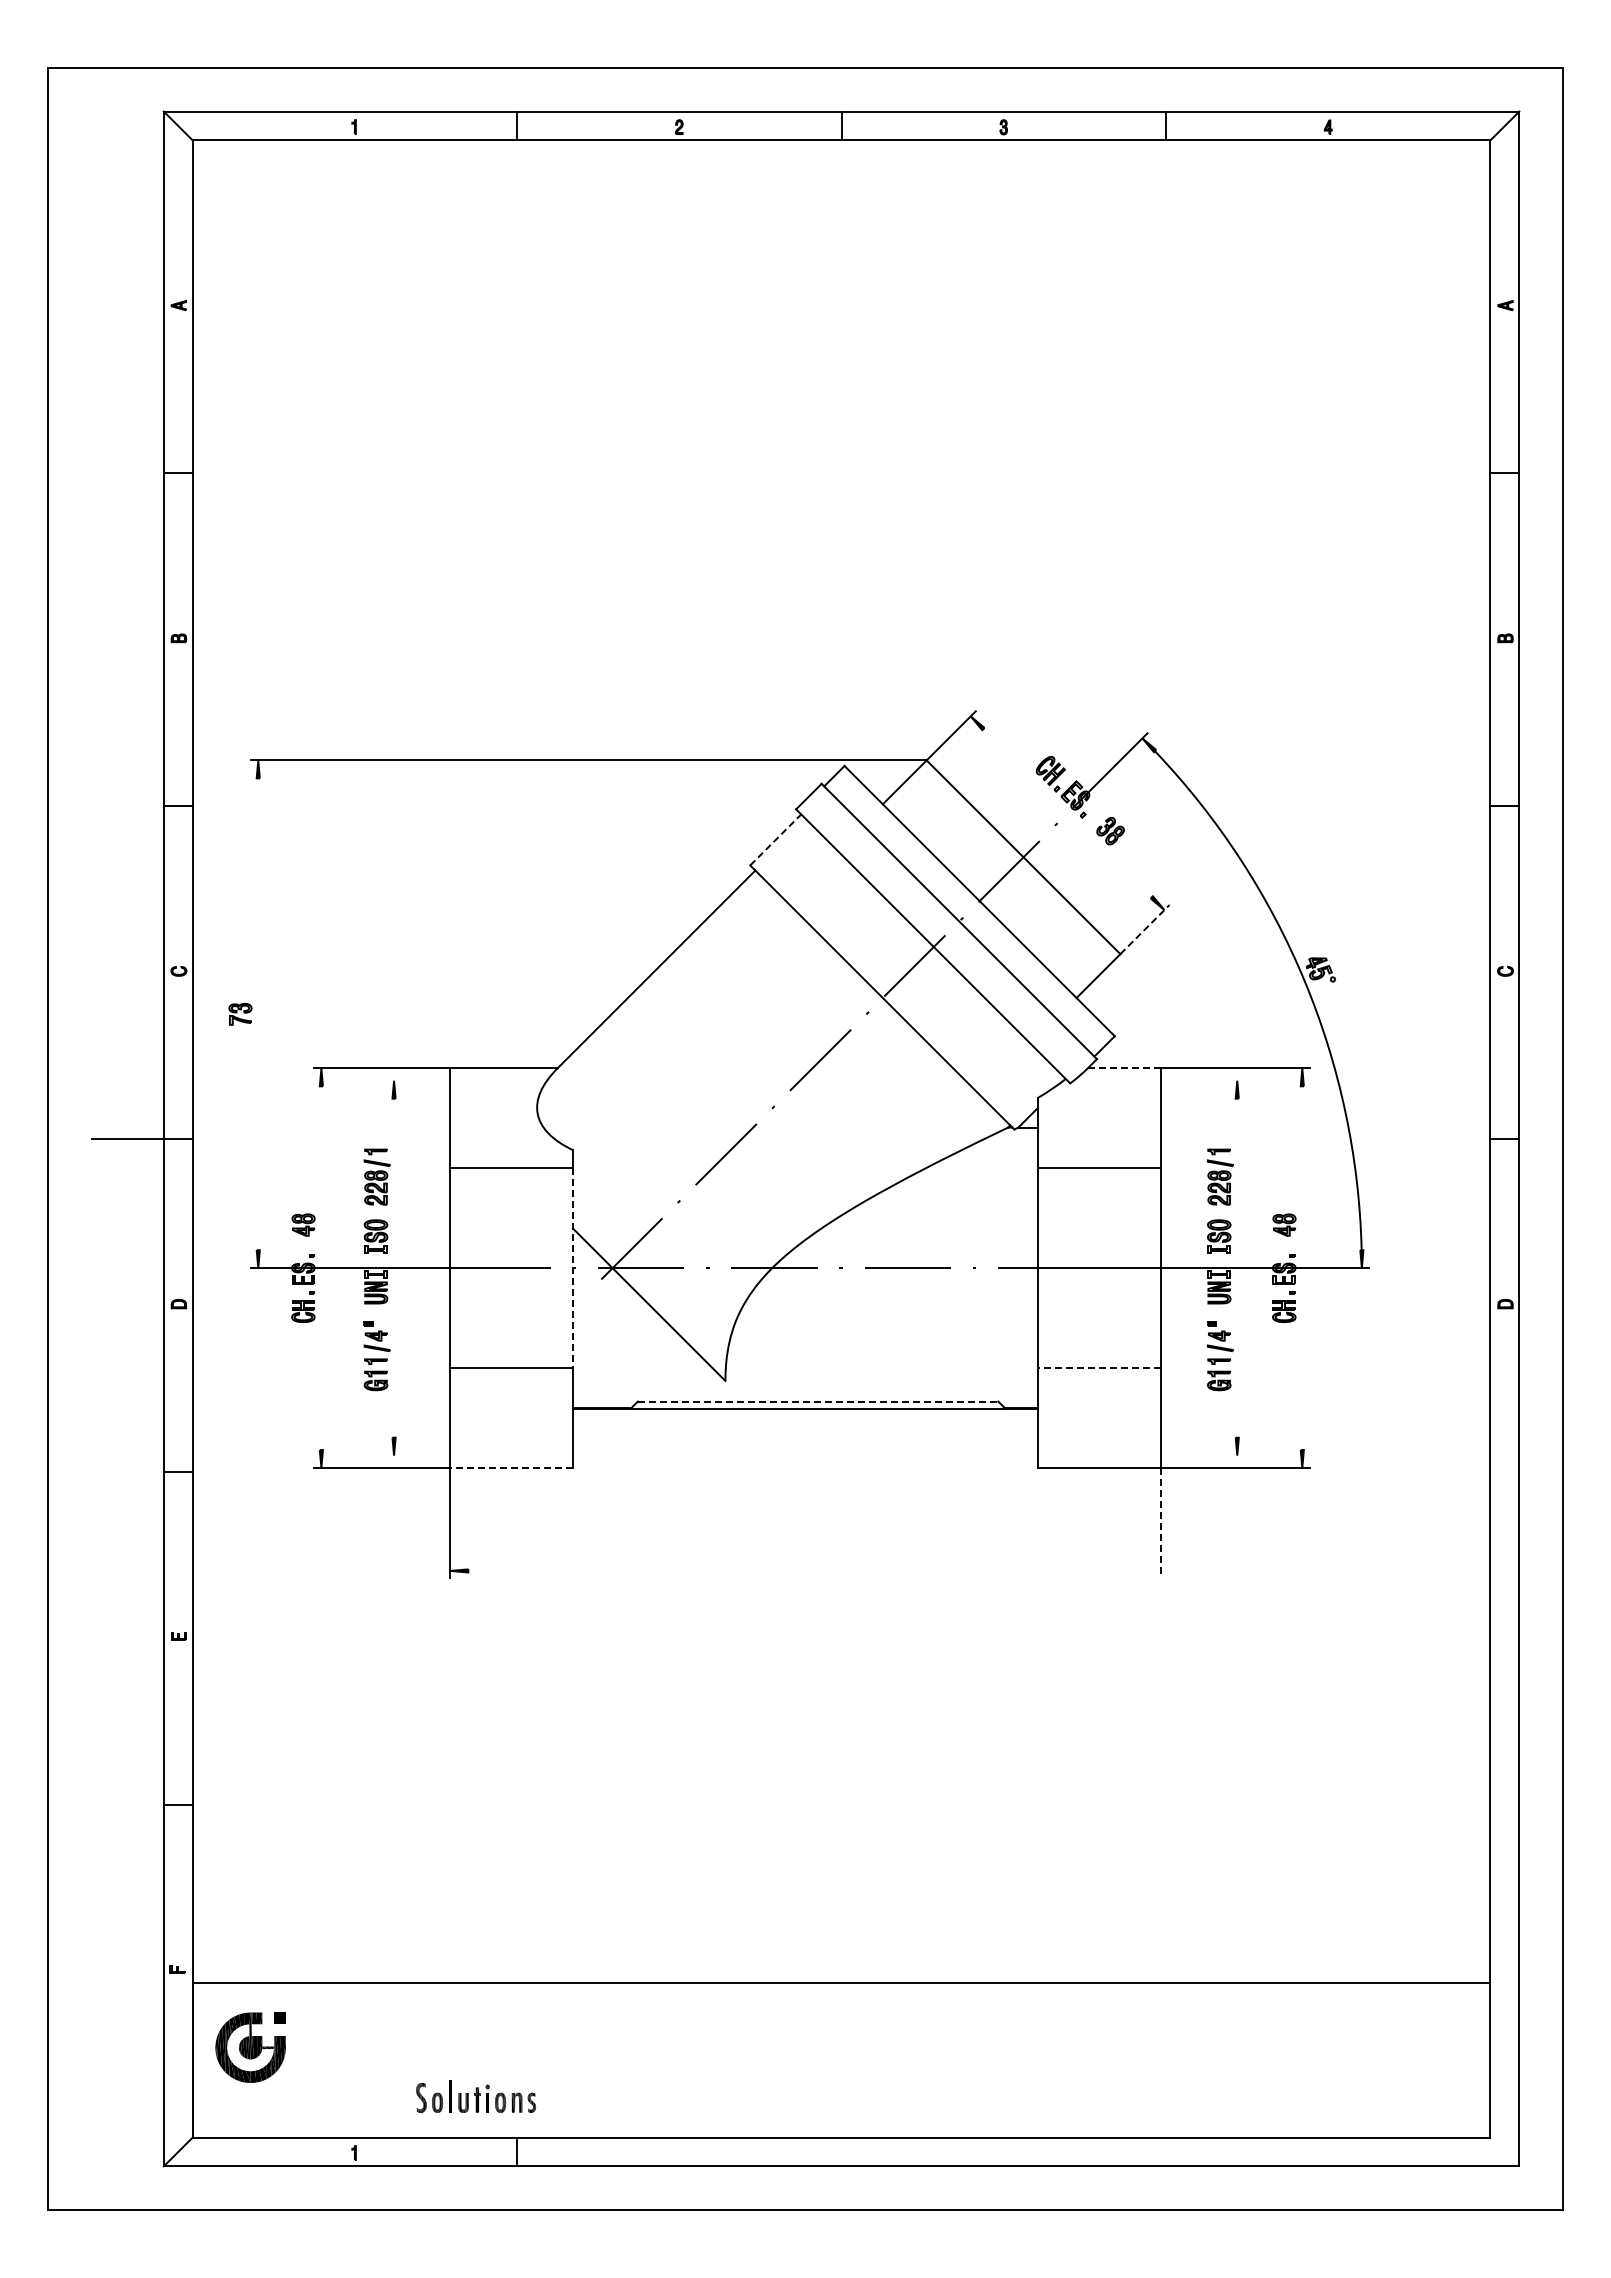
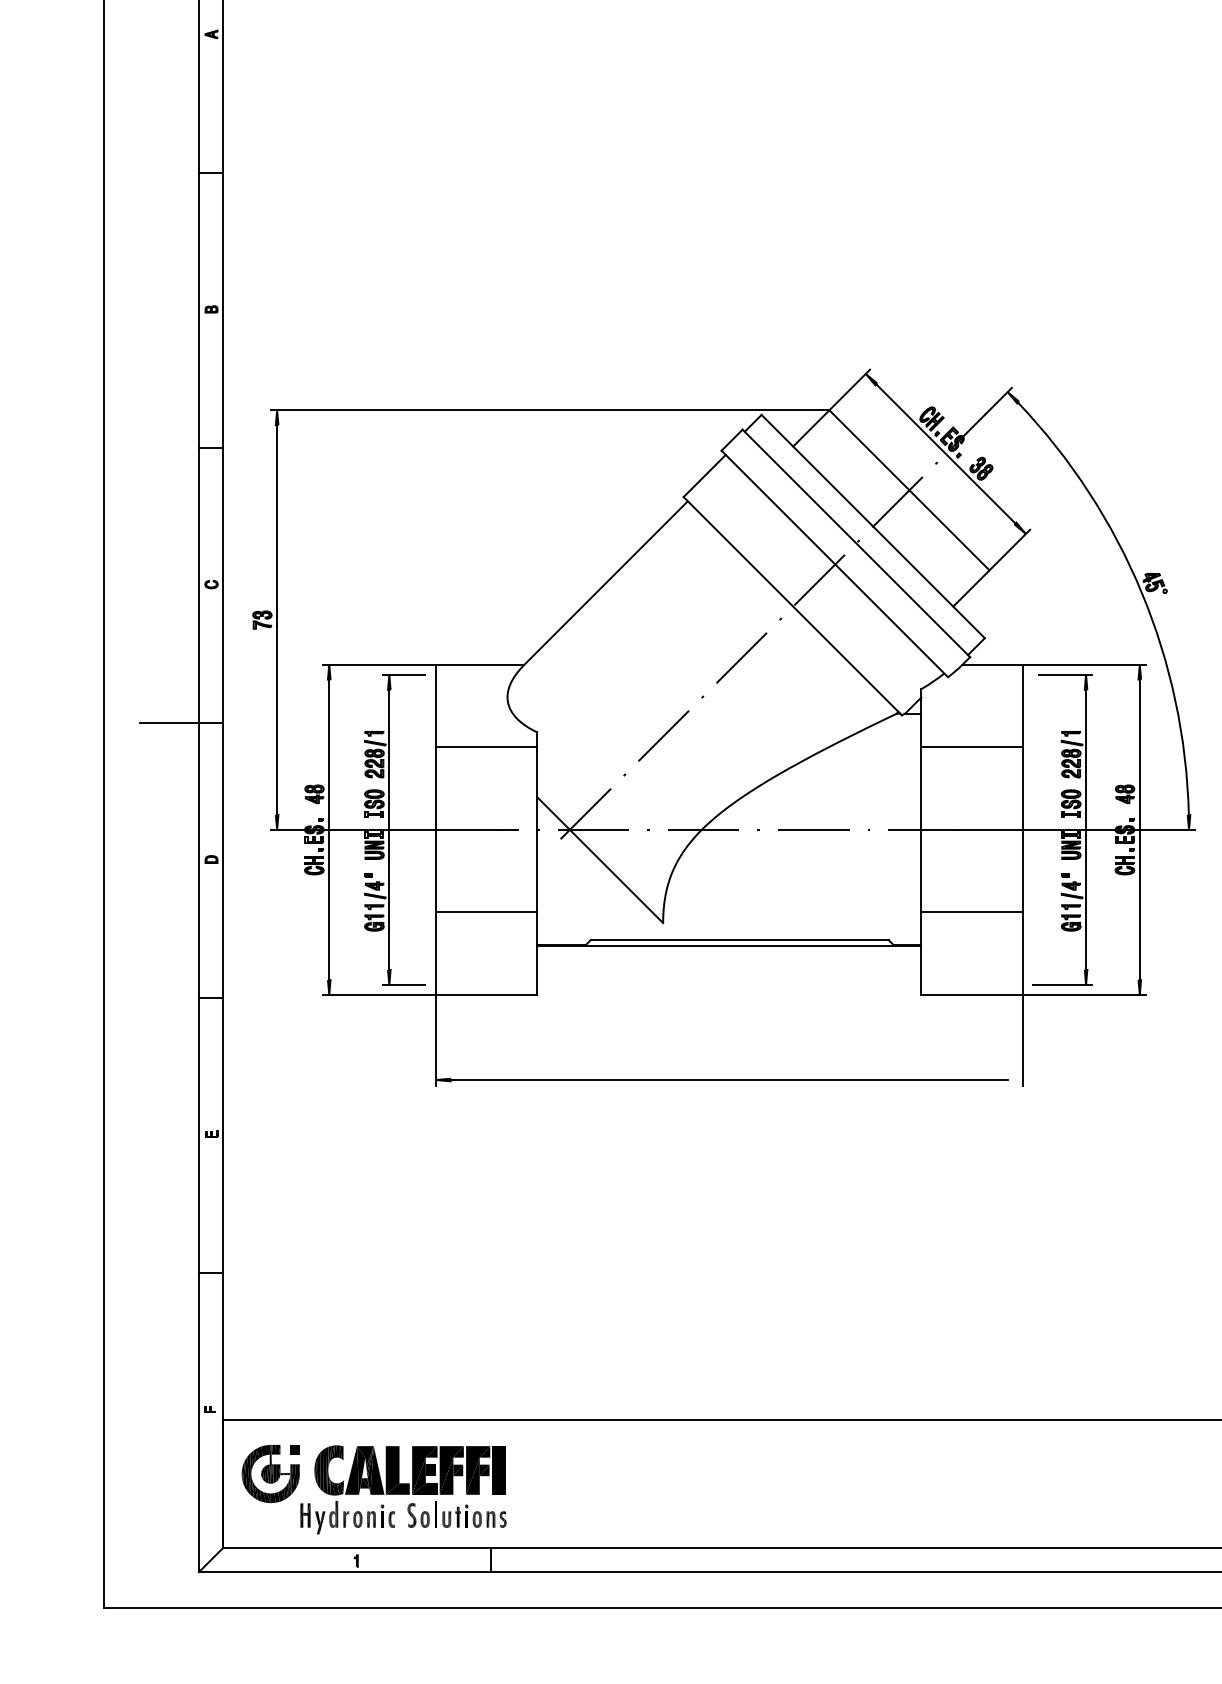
line: (1067, 813) -> (945, 454), added
line: (776, 839) -> (705, 475), dashed -> solid
line: (1144, 929) -> (1009, 550), dashed -> solid
line: (258, 1014) -> (277, 620), added
line: (1124, 1068) -> (992, 664), dashed -> solid
line: (411, 1080) -> (403, 674), added
line: (1212, 1080) -> (1065, 674), added
line: (394, 1267) -> (389, 829), added
line: (1237, 1267) -> (1086, 829), added
line: (321, 1268) -> (329, 830), added
line: (572, 1268) -> (536, 830), dashed -> solid
line: (1302, 1268) -> (1139, 830), added
line: (1098, 1368) -> (971, 912), dashed -> solid
line: (818, 1401) -> (740, 940), dashed -> solid
line: (411, 1455) -> (403, 984), added
line: (1208, 1455) -> (1062, 984), added
line: (511, 1468) -> (486, 995), dashed -> solid
line: (1160, 1523) -> (1022, 1040), dashed -> solid
line: (805, 1570) -> (729, 1079), added
part: (410, 2066) -> (402, 1489), added

